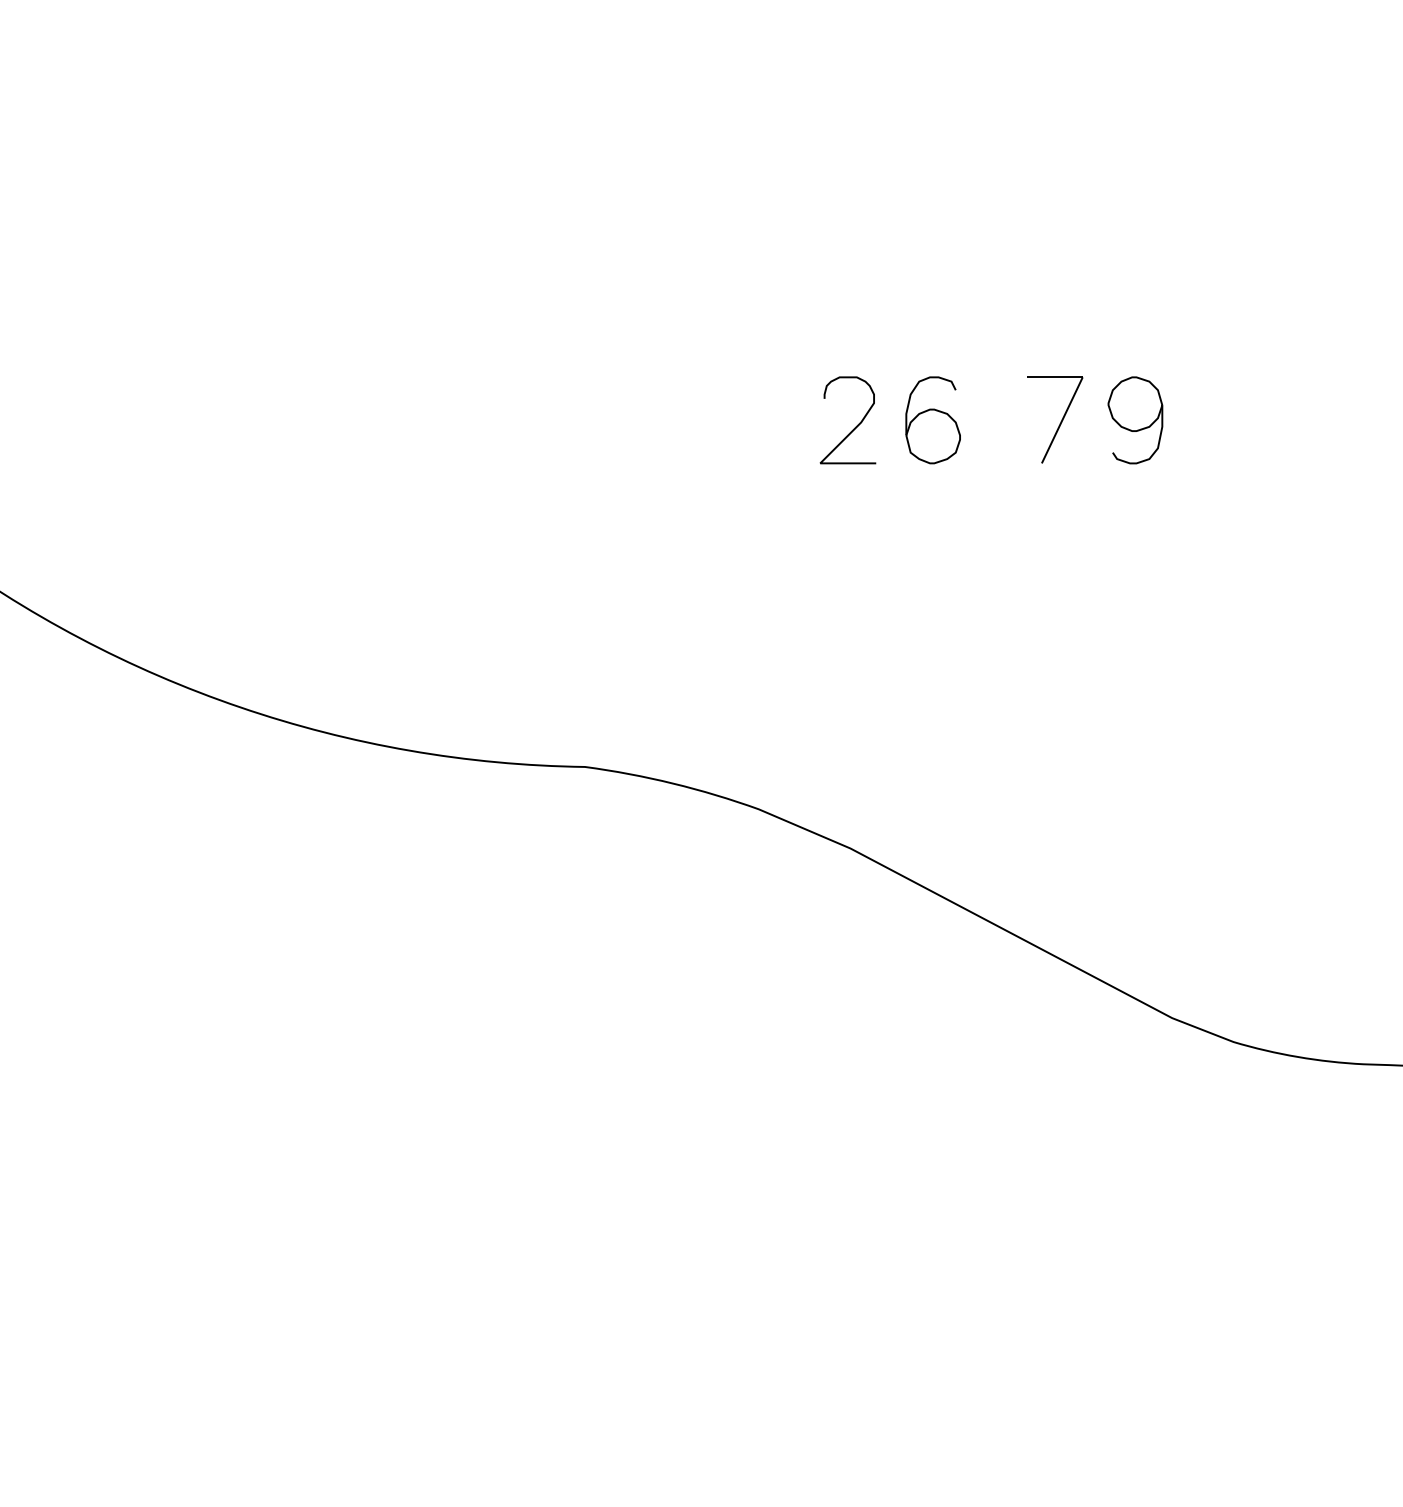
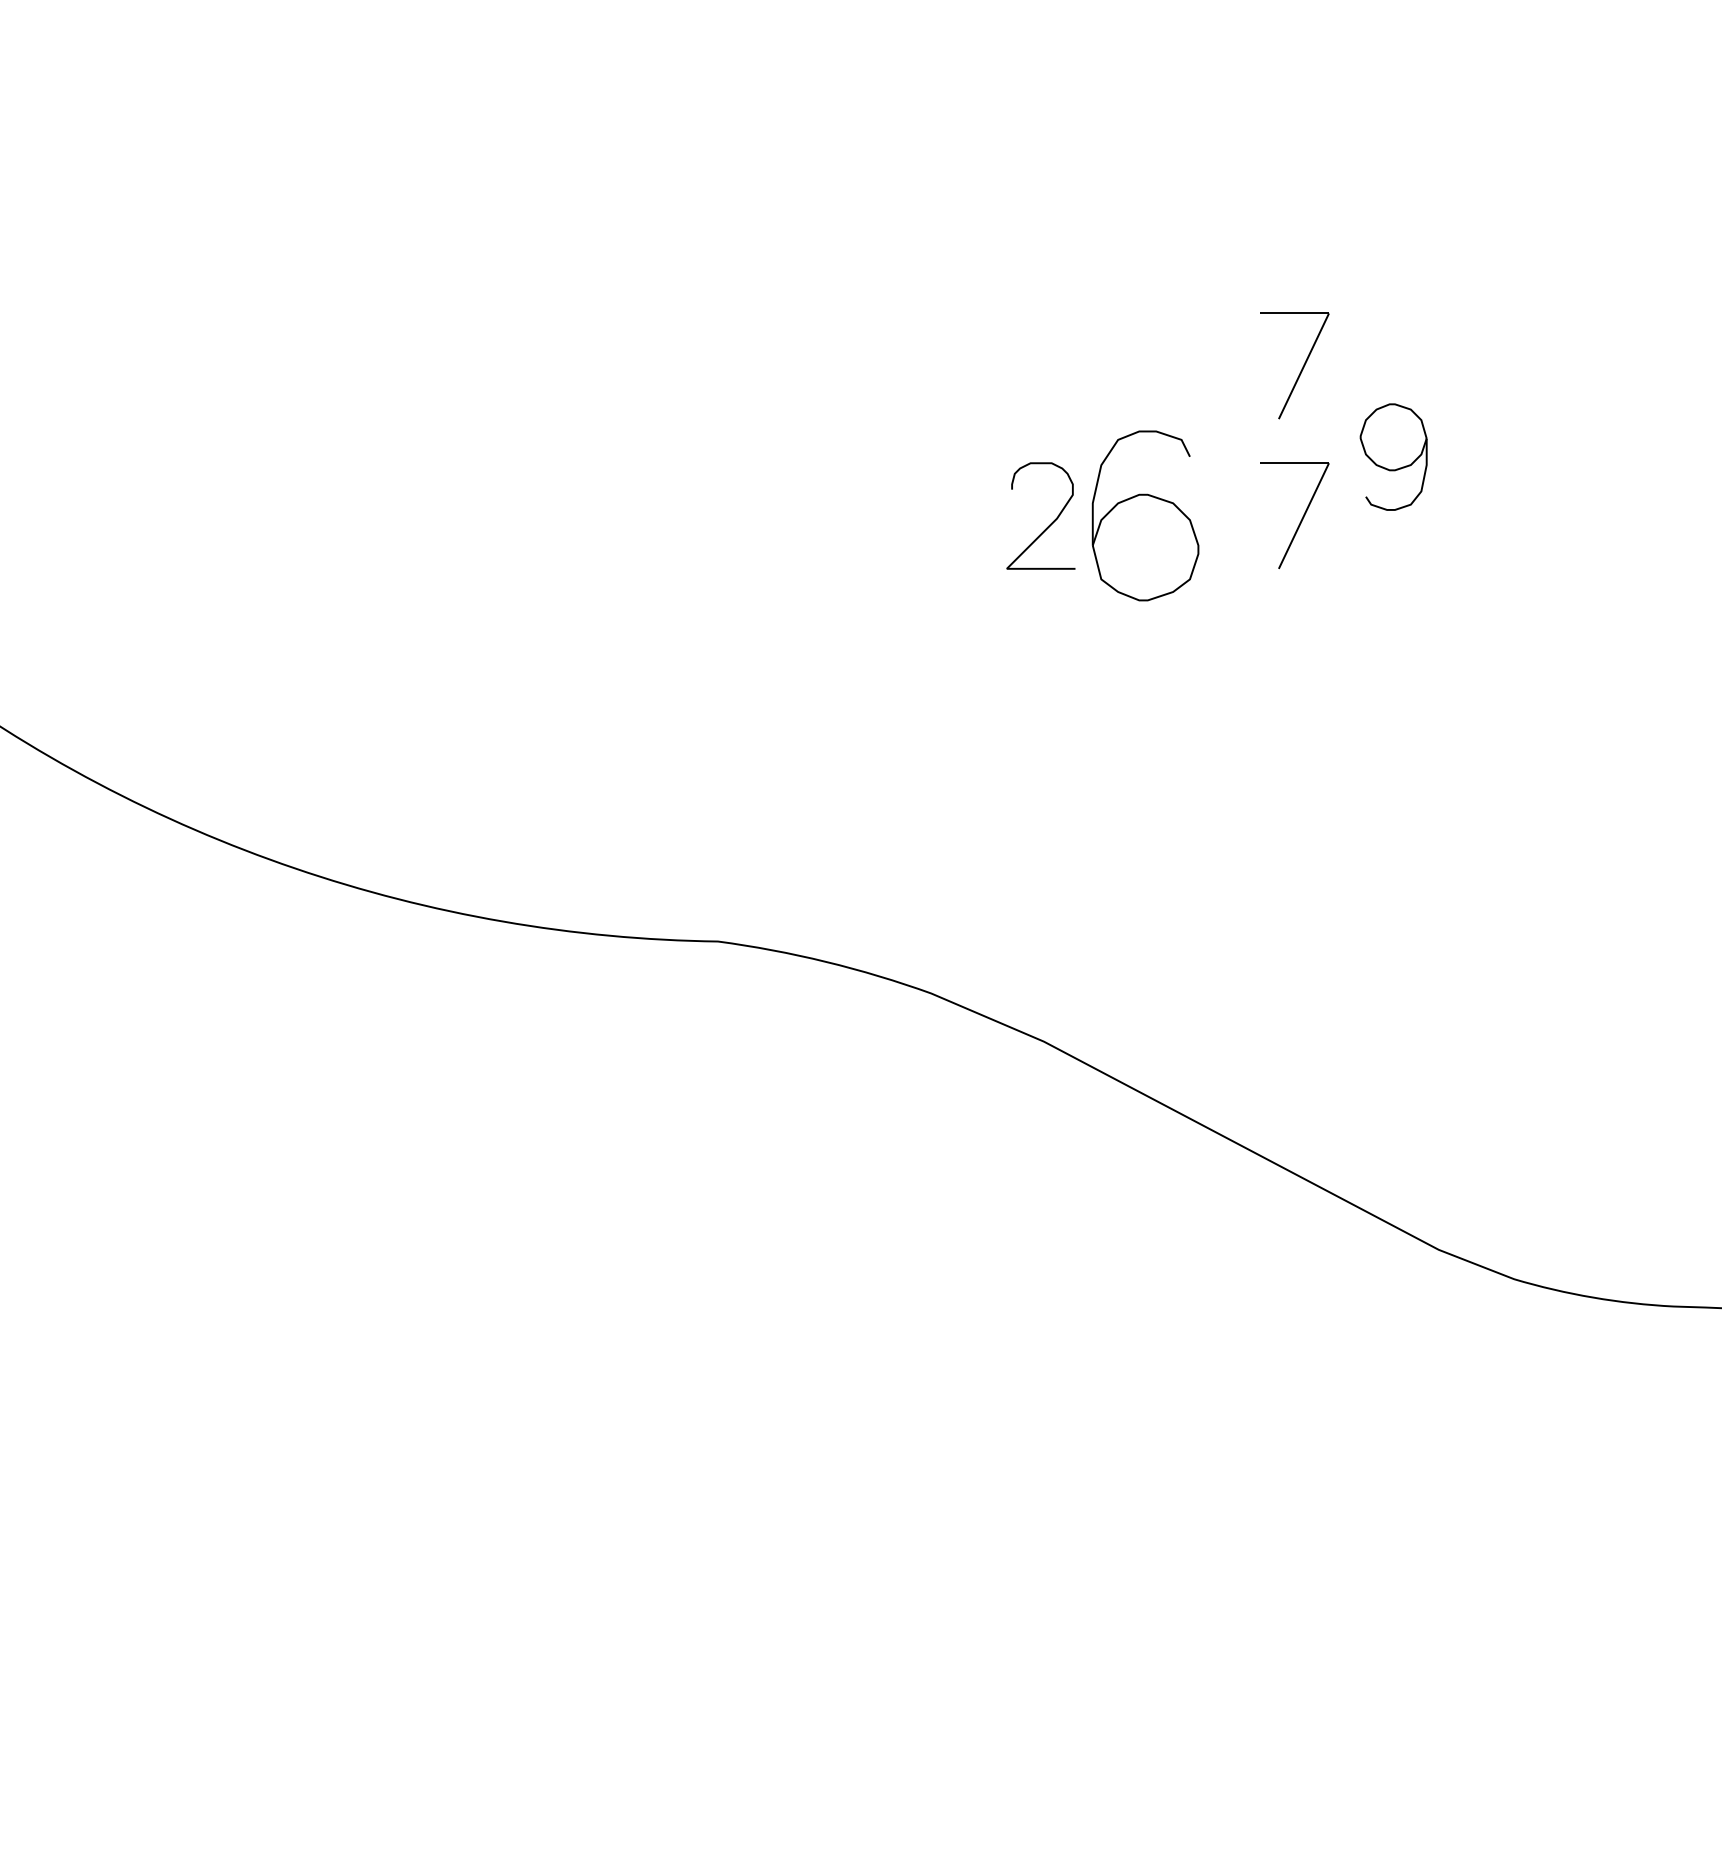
part: (1055, 297) -> (1295, 365), added
part: (932, 420) -> (1144, 516), size x1.6
part: (1135, 420) -> (1393, 457), moved

